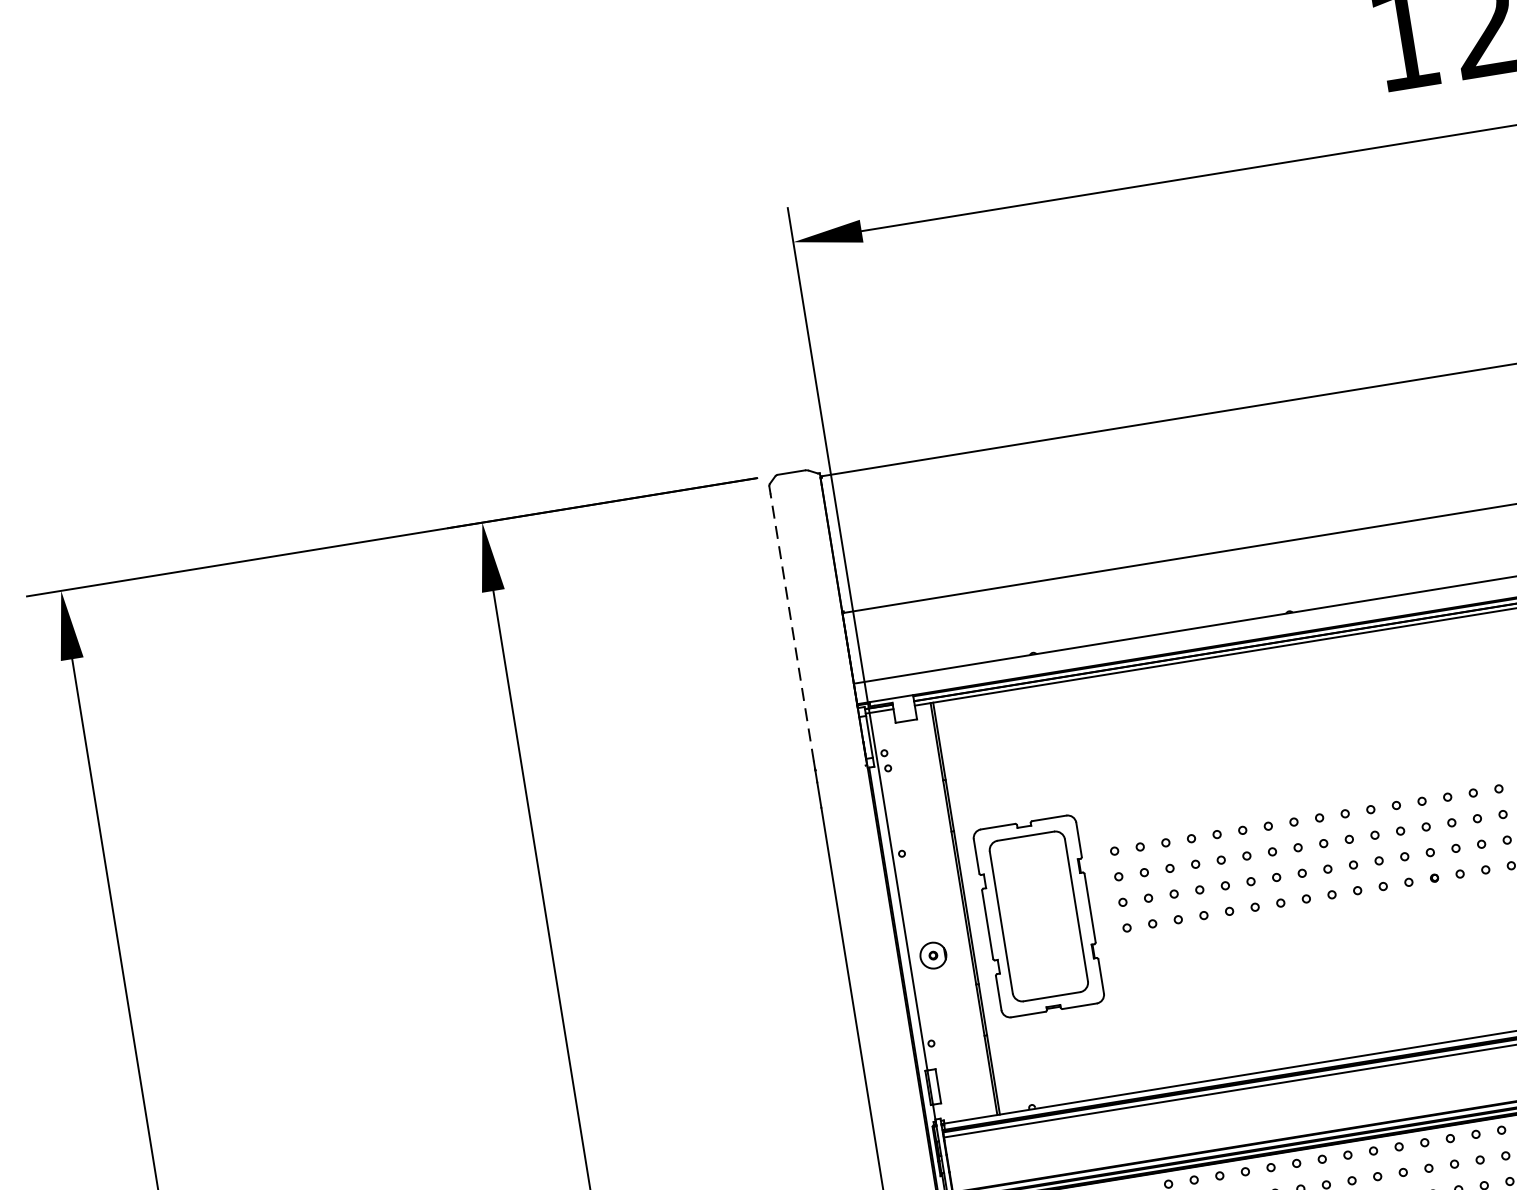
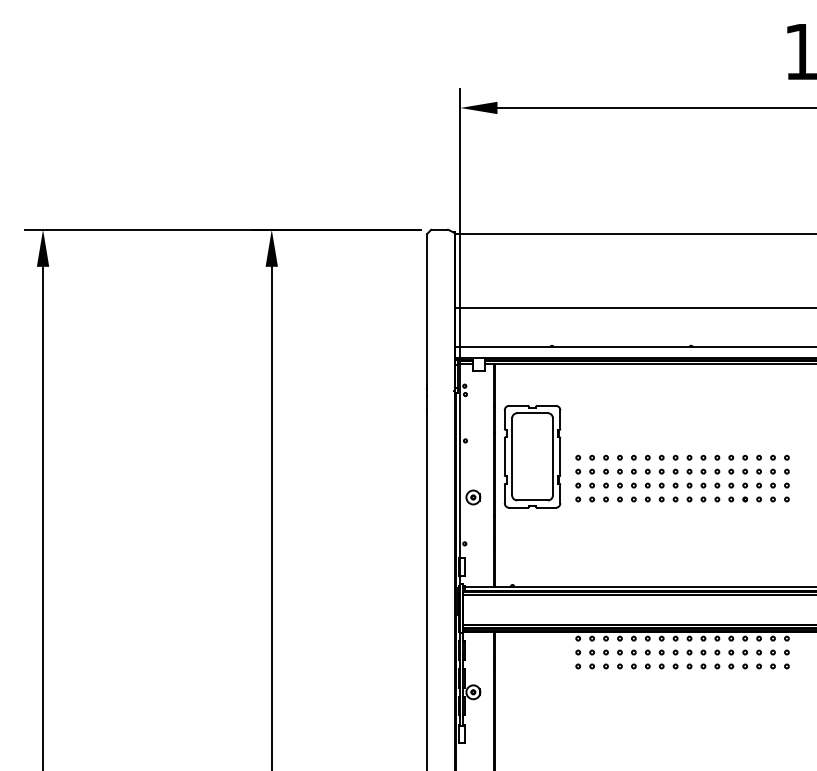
line: (791, 627) -> (426, 311), dashed -> solid
part: (1038, 915) -> (532, 456), moved

